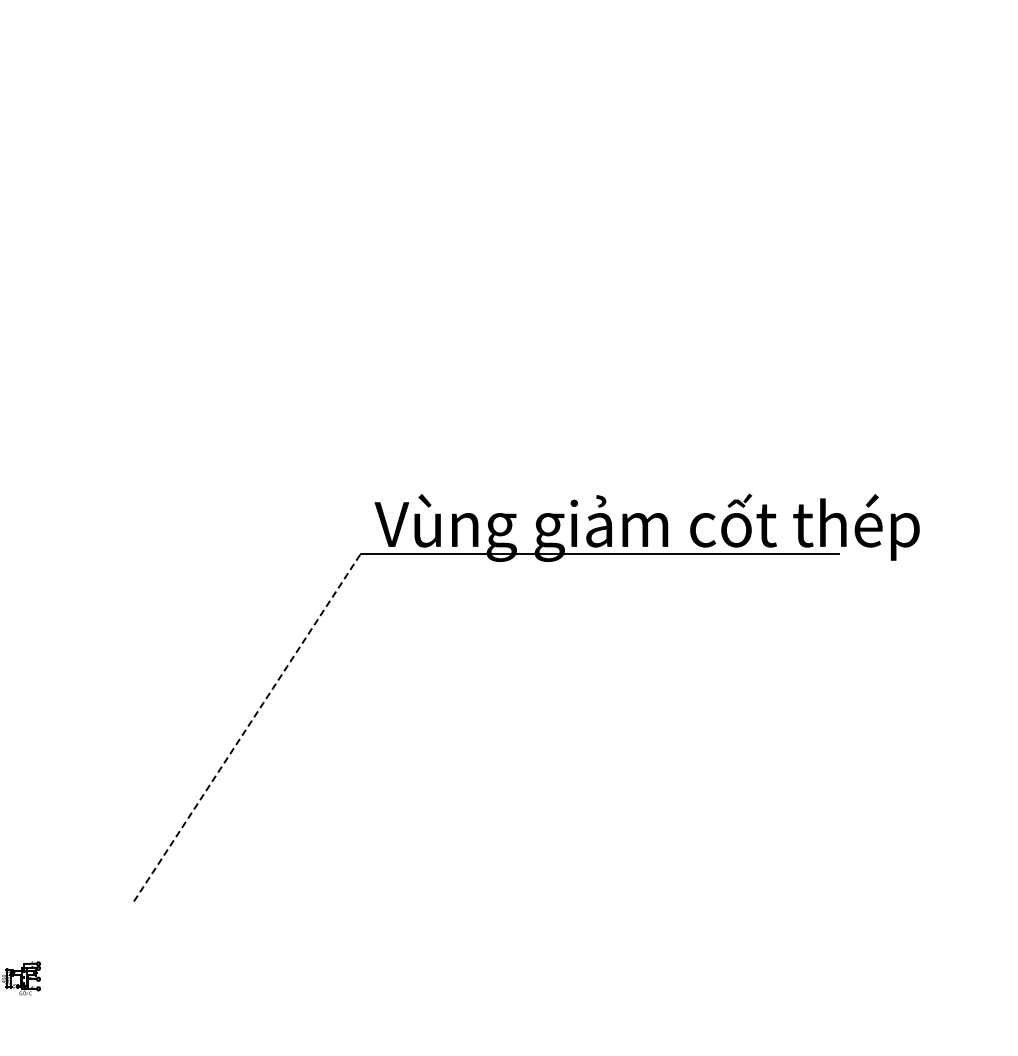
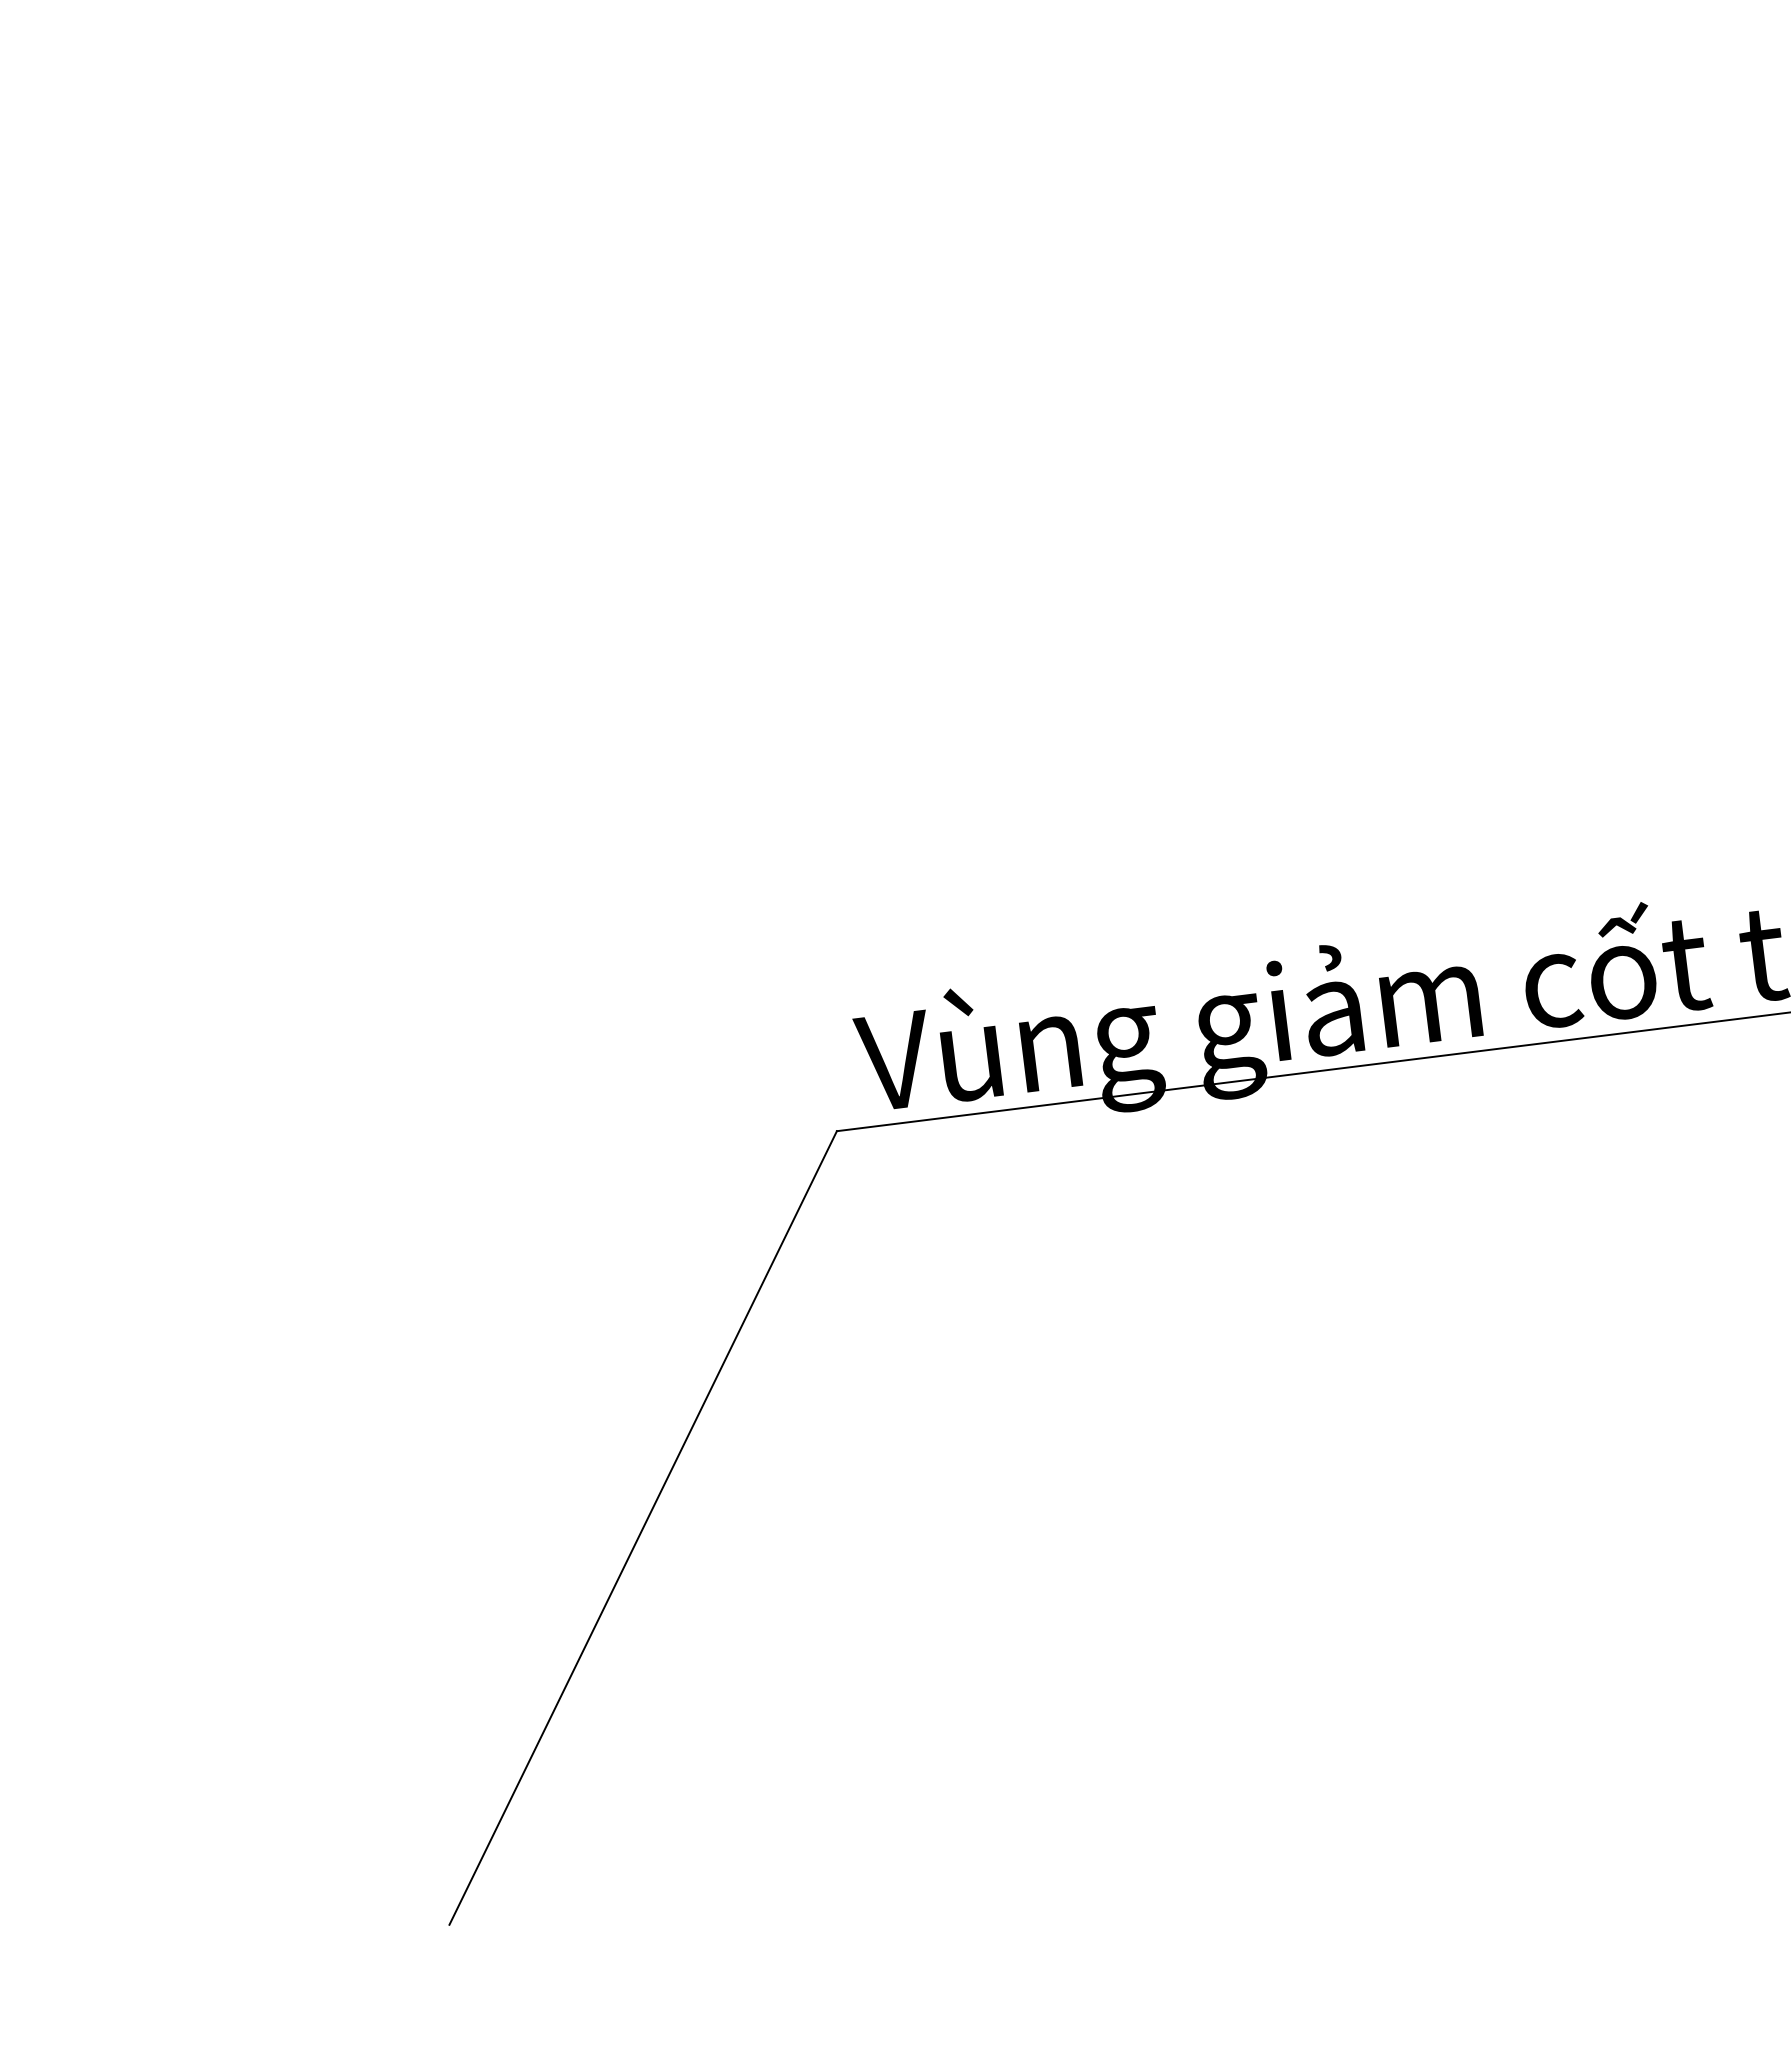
line: (247, 727) -> (643, 1527), dashed -> solid

